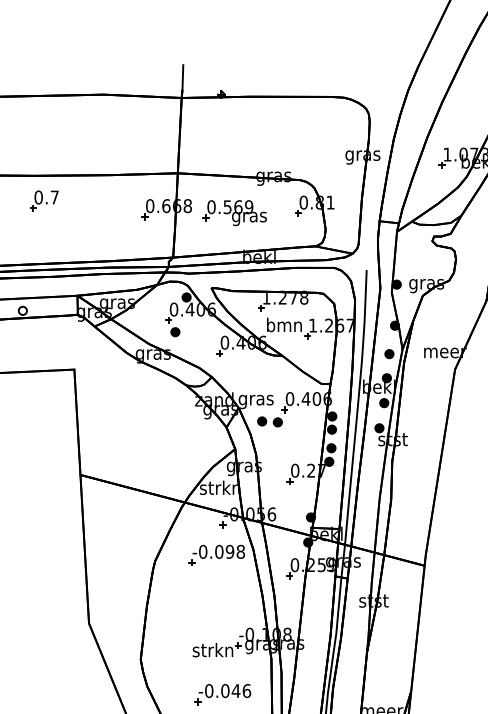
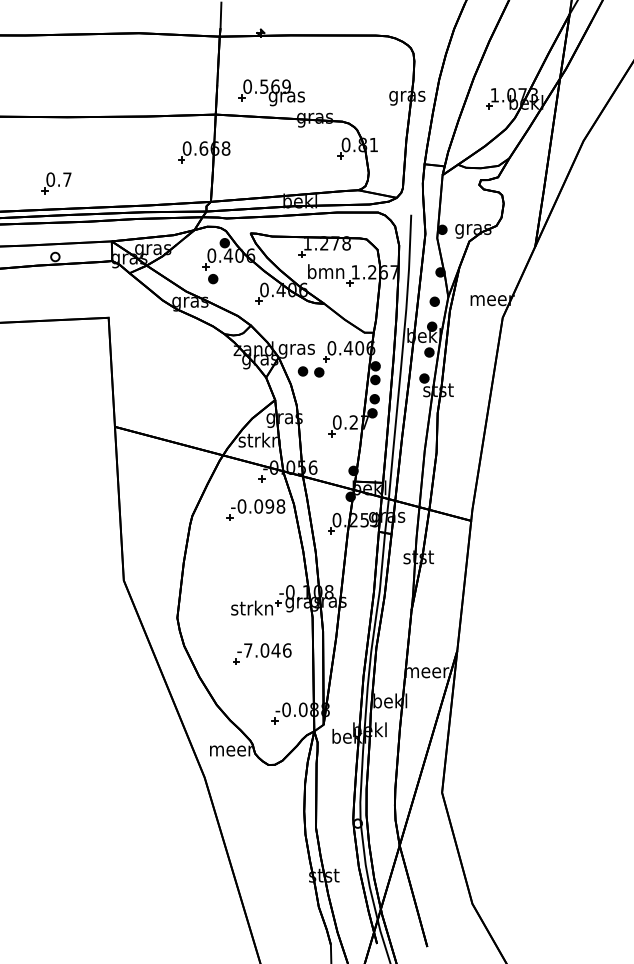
part: (44, 201) -> (56, 183), moved
part: (234, 212) -> (271, 92), moved
text: (209, 691) -> (248, 650), -0.046 -> -7.046

